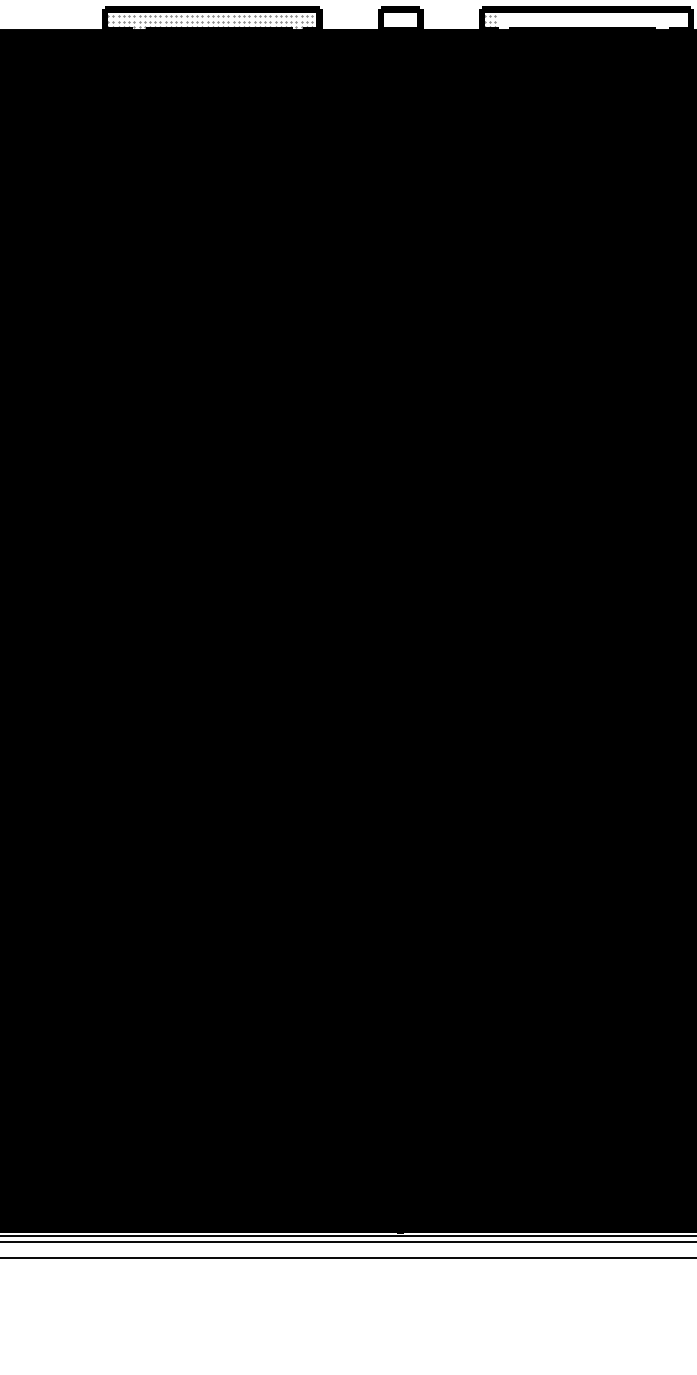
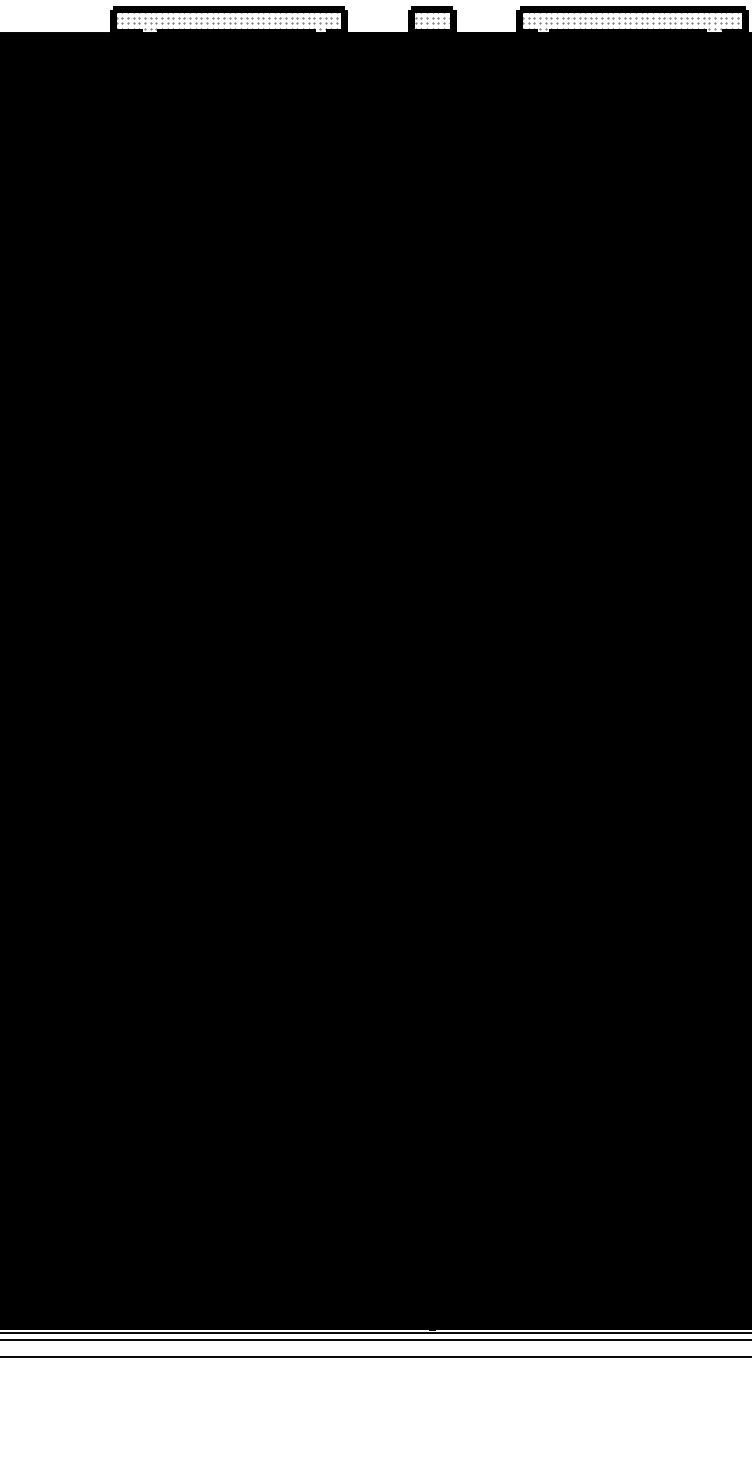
hatch: (400, 18) -> (432, 19), added
hatch: (594, 18) -> (641, 19), added

